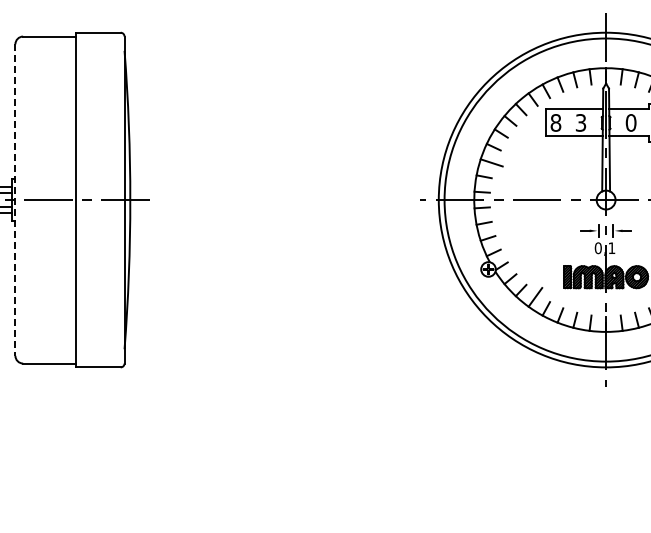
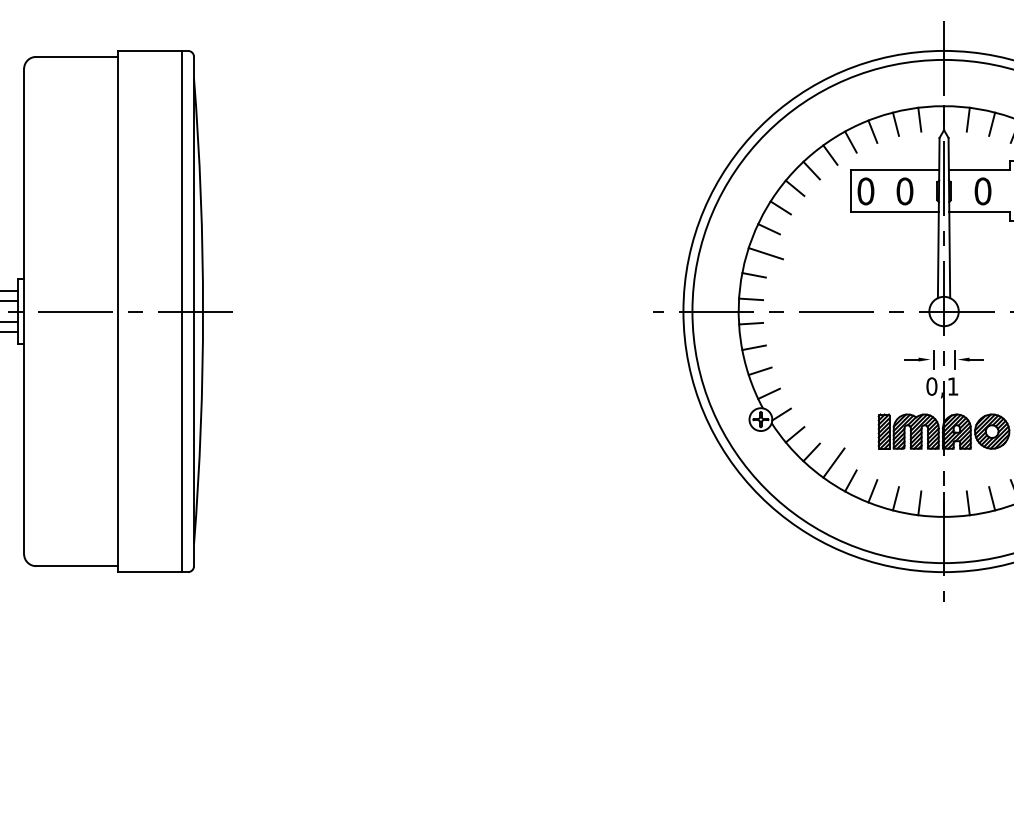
text: (555, 122) -> (865, 190), 8 -> 0
text: (580, 122) -> (904, 190), 3 -> 0
line: (116, 199) -> (181, 310), added
line: (15, 200) -> (24, 312), dashed -> solid

